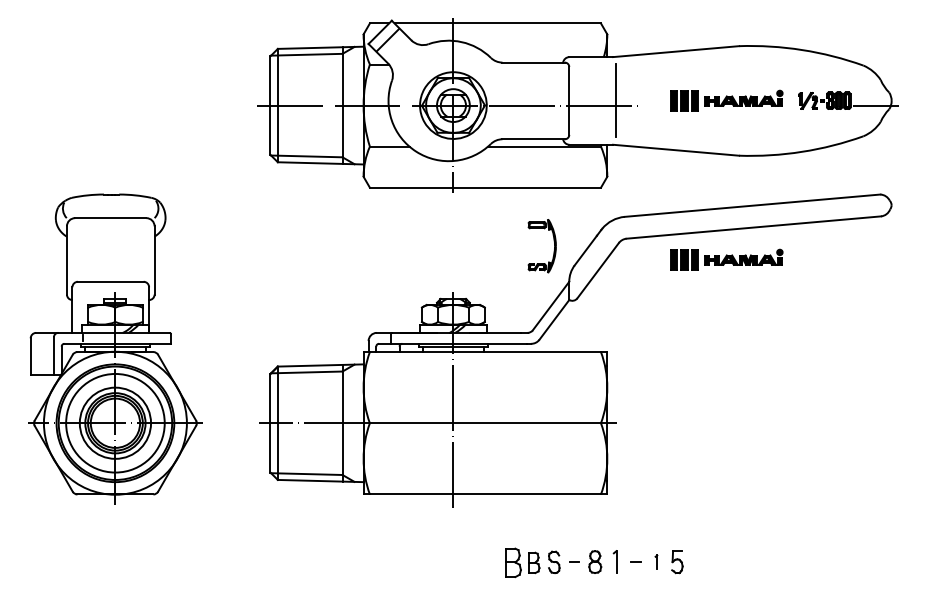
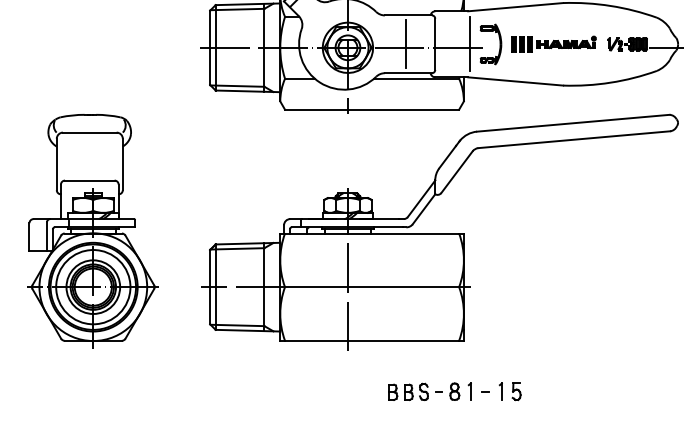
line: (530, 100) -> (406, 43), added
part: (553, 241) -> (499, 40), moved
part: (726, 259) -> (553, 163), removed
part: (656, 561) -> (500, 391), size x1.67
part: (513, 562) -> (393, 392), size x0.71

